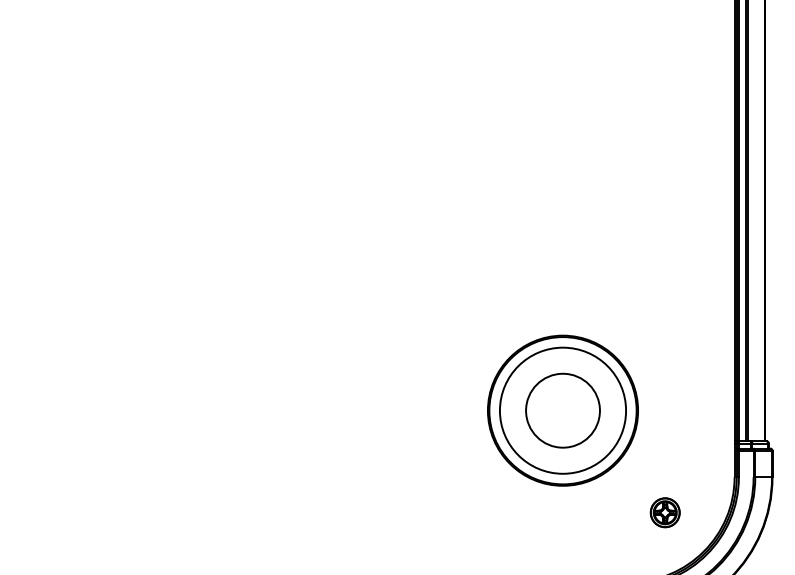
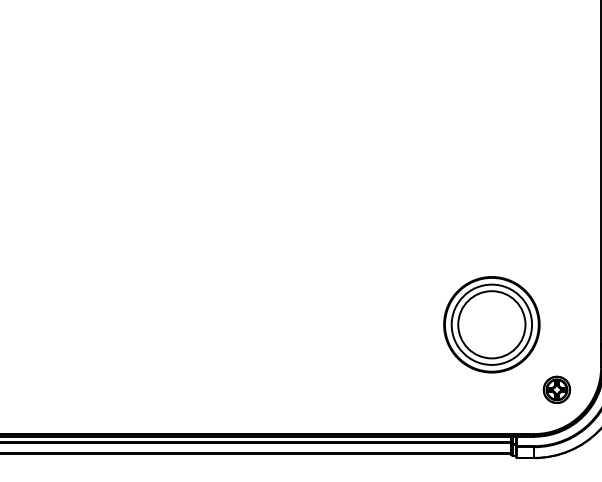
circle: (562, 410) -> (491, 324), size x1.43
part: (664, 512) -> (556, 389), size x1.43

